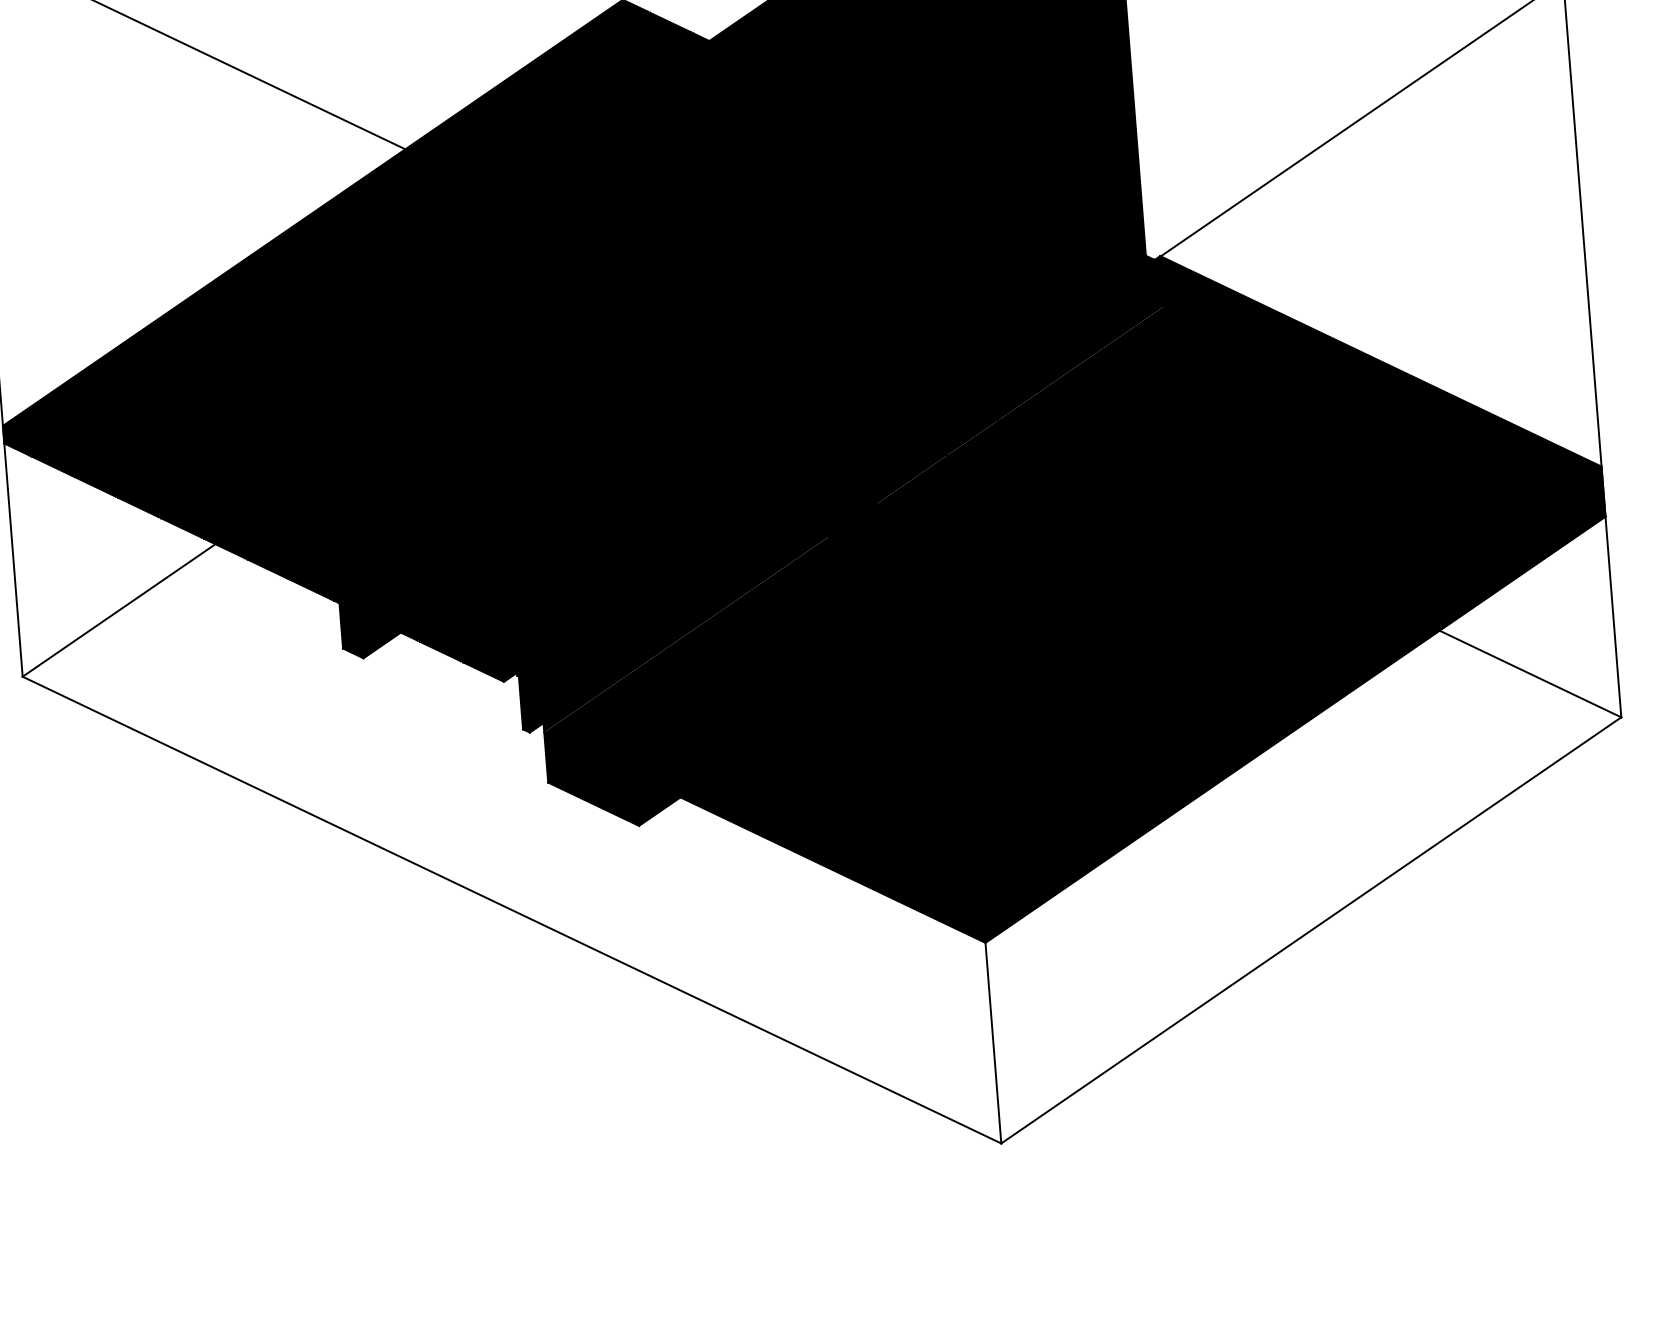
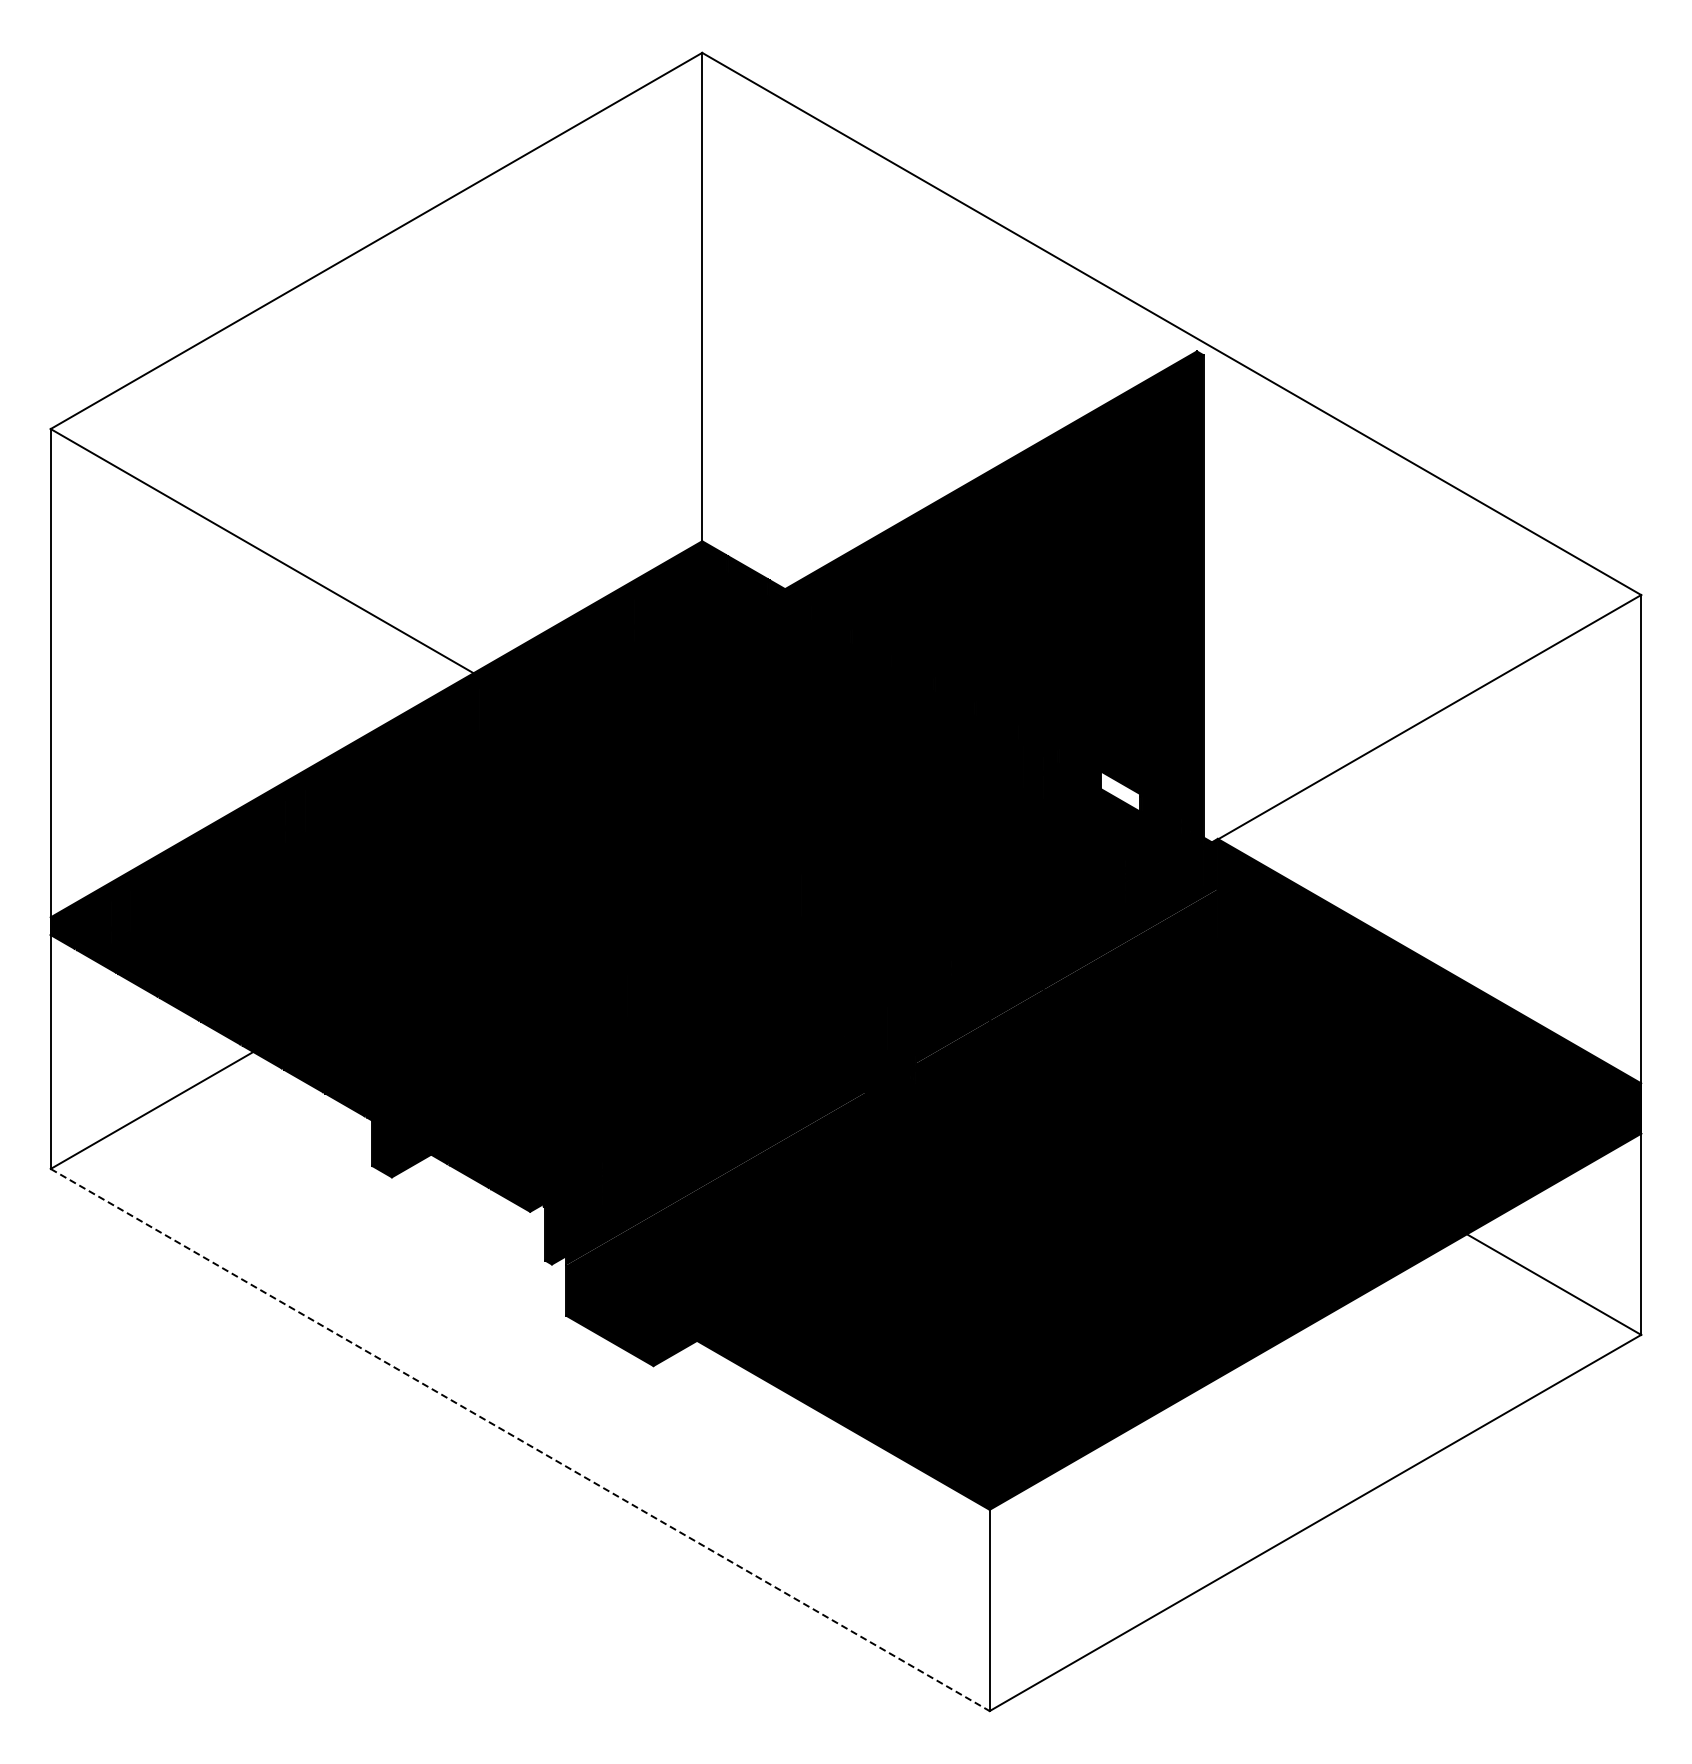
fill: (1059, 216) -> (1120, 791), removed
line: (512, 910) -> (520, 1440), solid -> dashed

